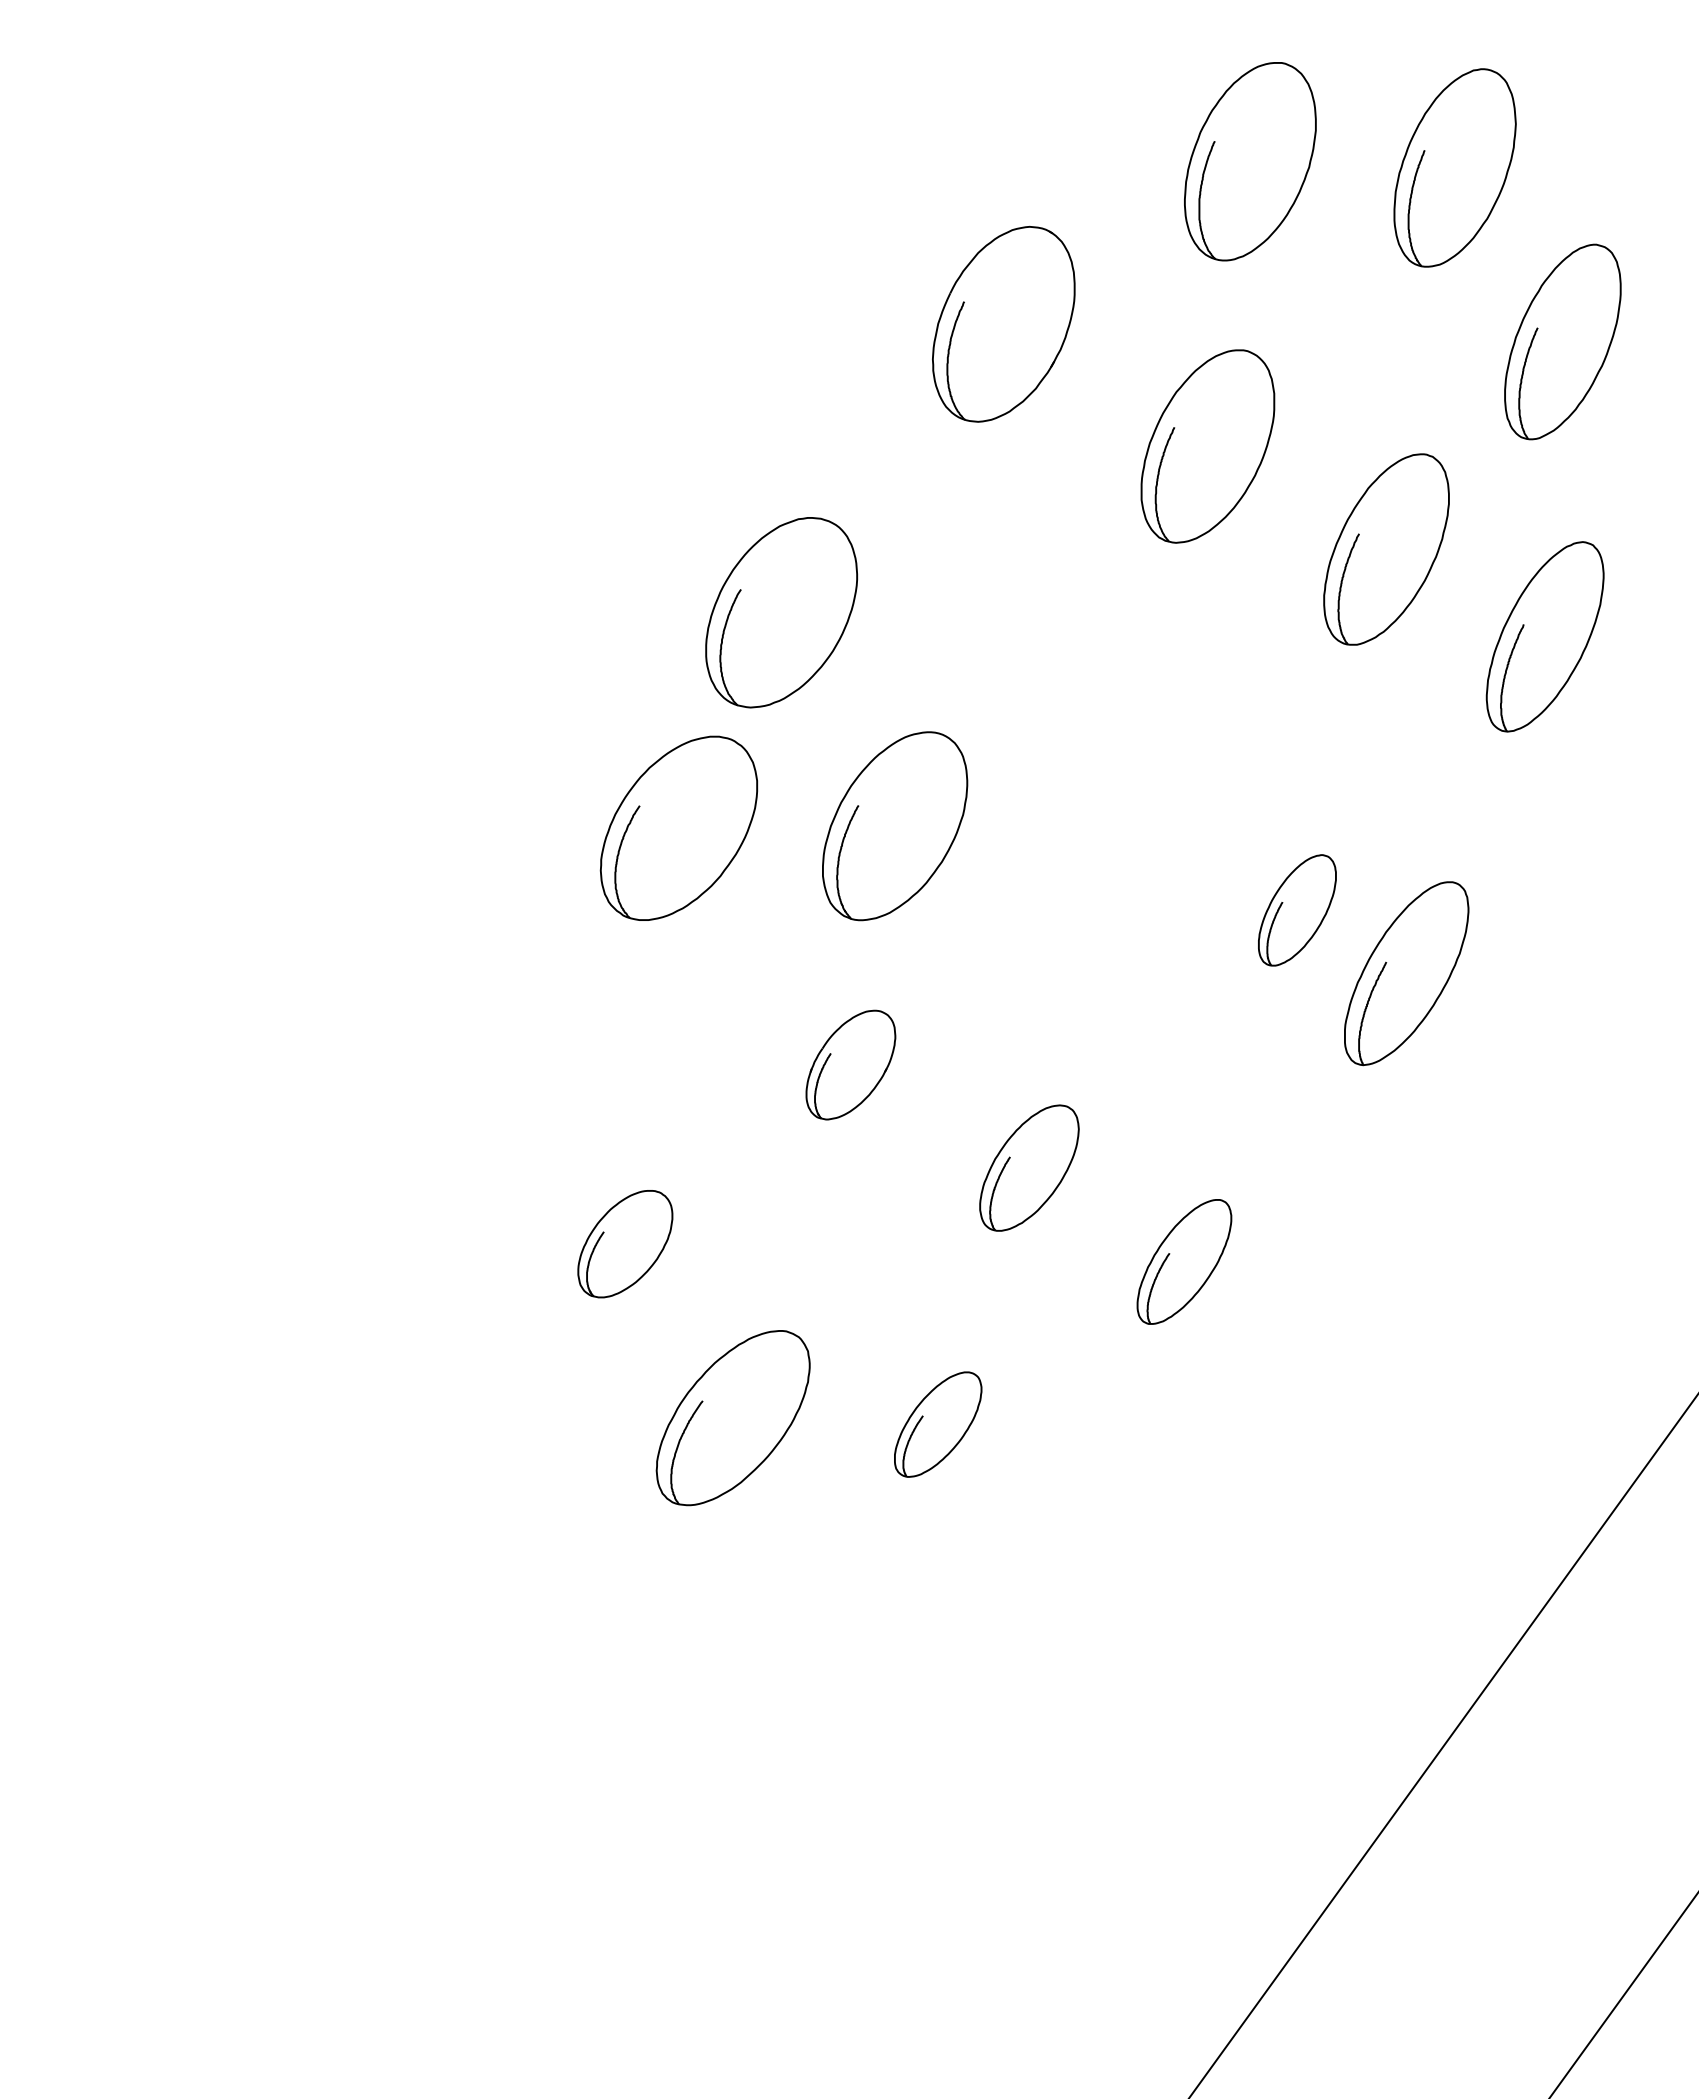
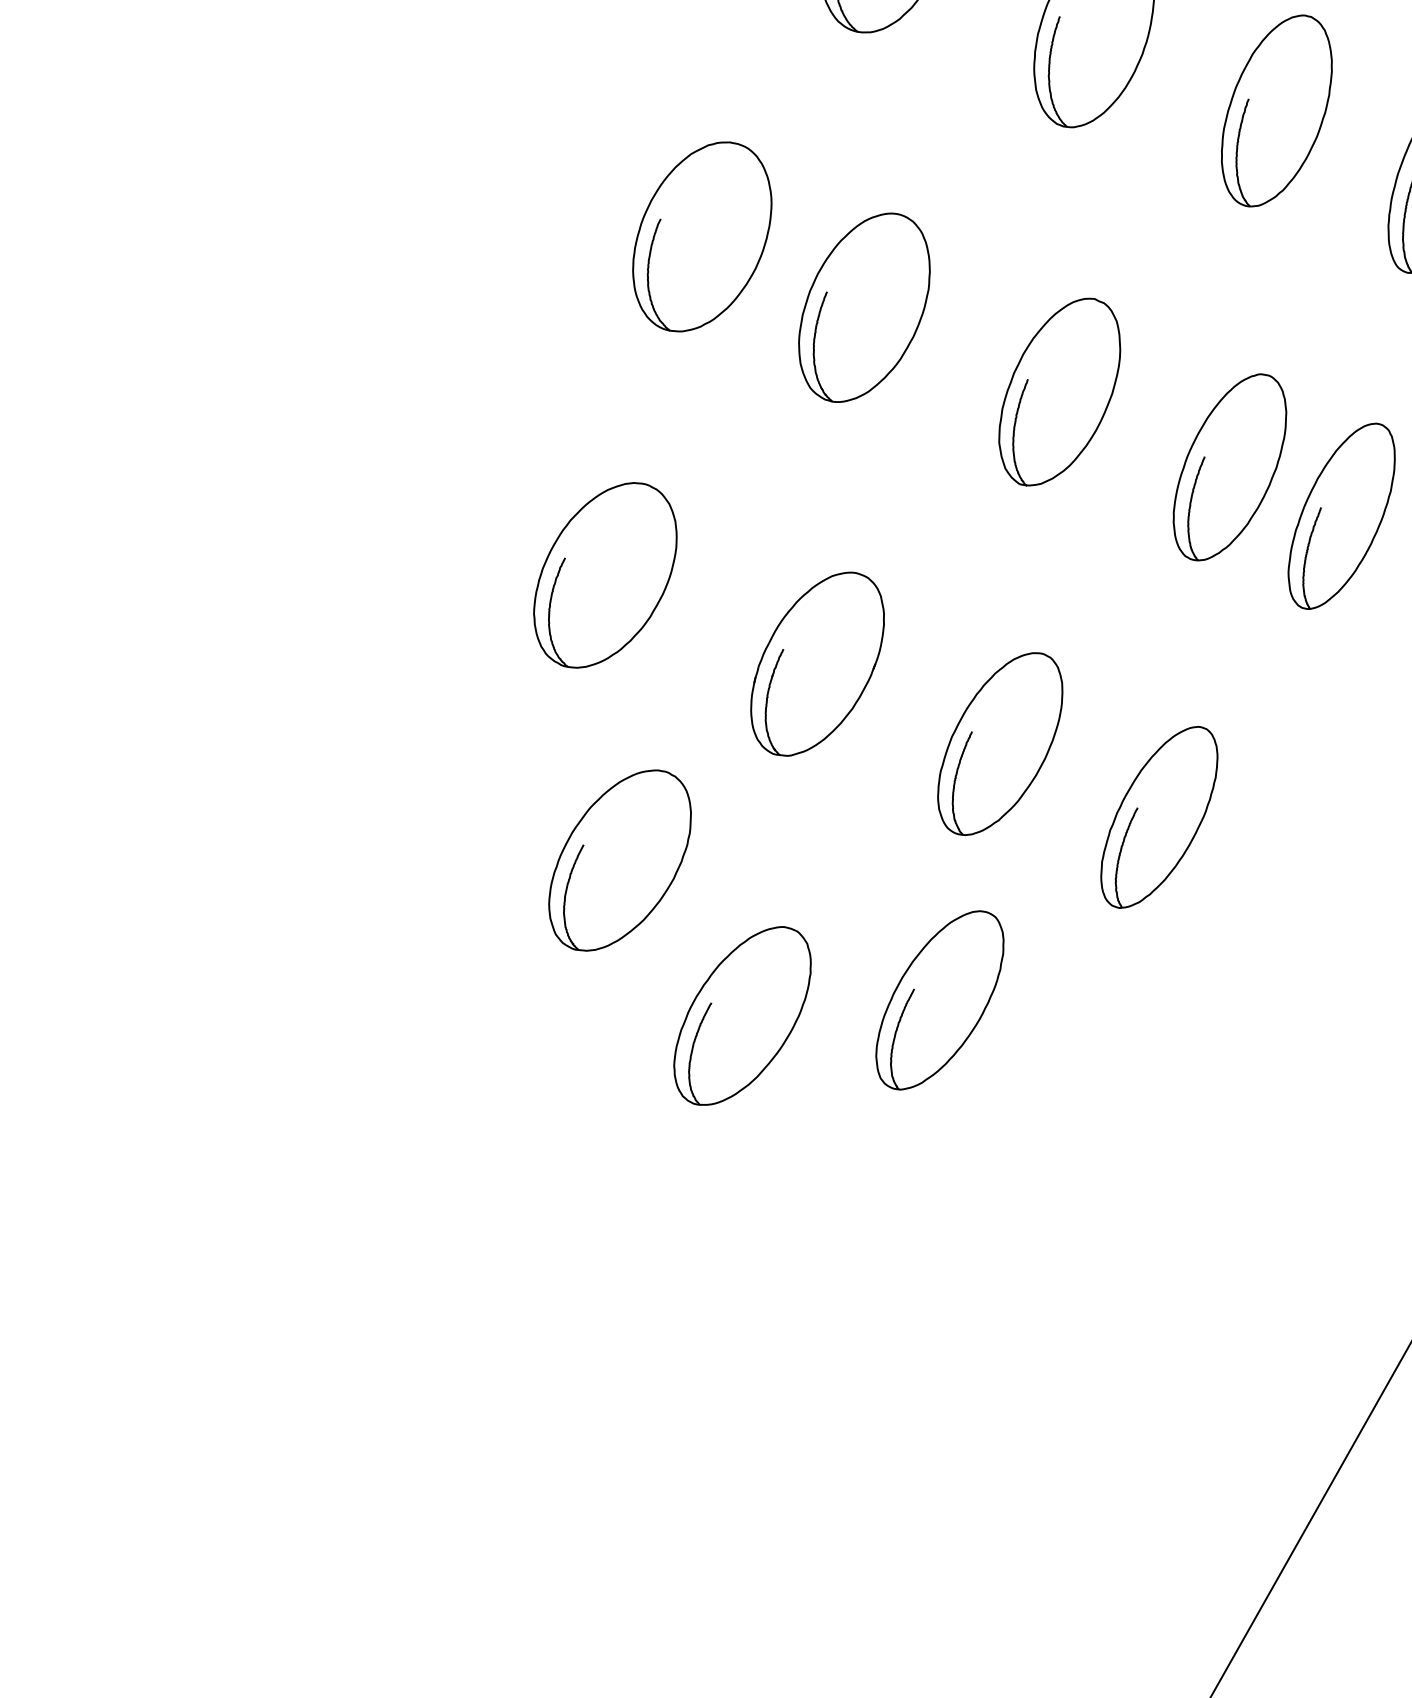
part: (1130, 812) -> (1059, 391), added
part: (895, 826) -> (864, 308), moved
part: (678, 827) -> (604, 574), moved
part: (1297, 910) -> (1230, 467), size x1.67
part: (850, 1064) -> (817, 663), size x1.67
part: (1029, 1167) -> (1000, 743), size x1.43
part: (625, 1243) -> (620, 859), size x1.67
part: (1184, 1261) -> (1159, 816), size x1.43
part: (938, 1424) -> (940, 1000), size x1.67

